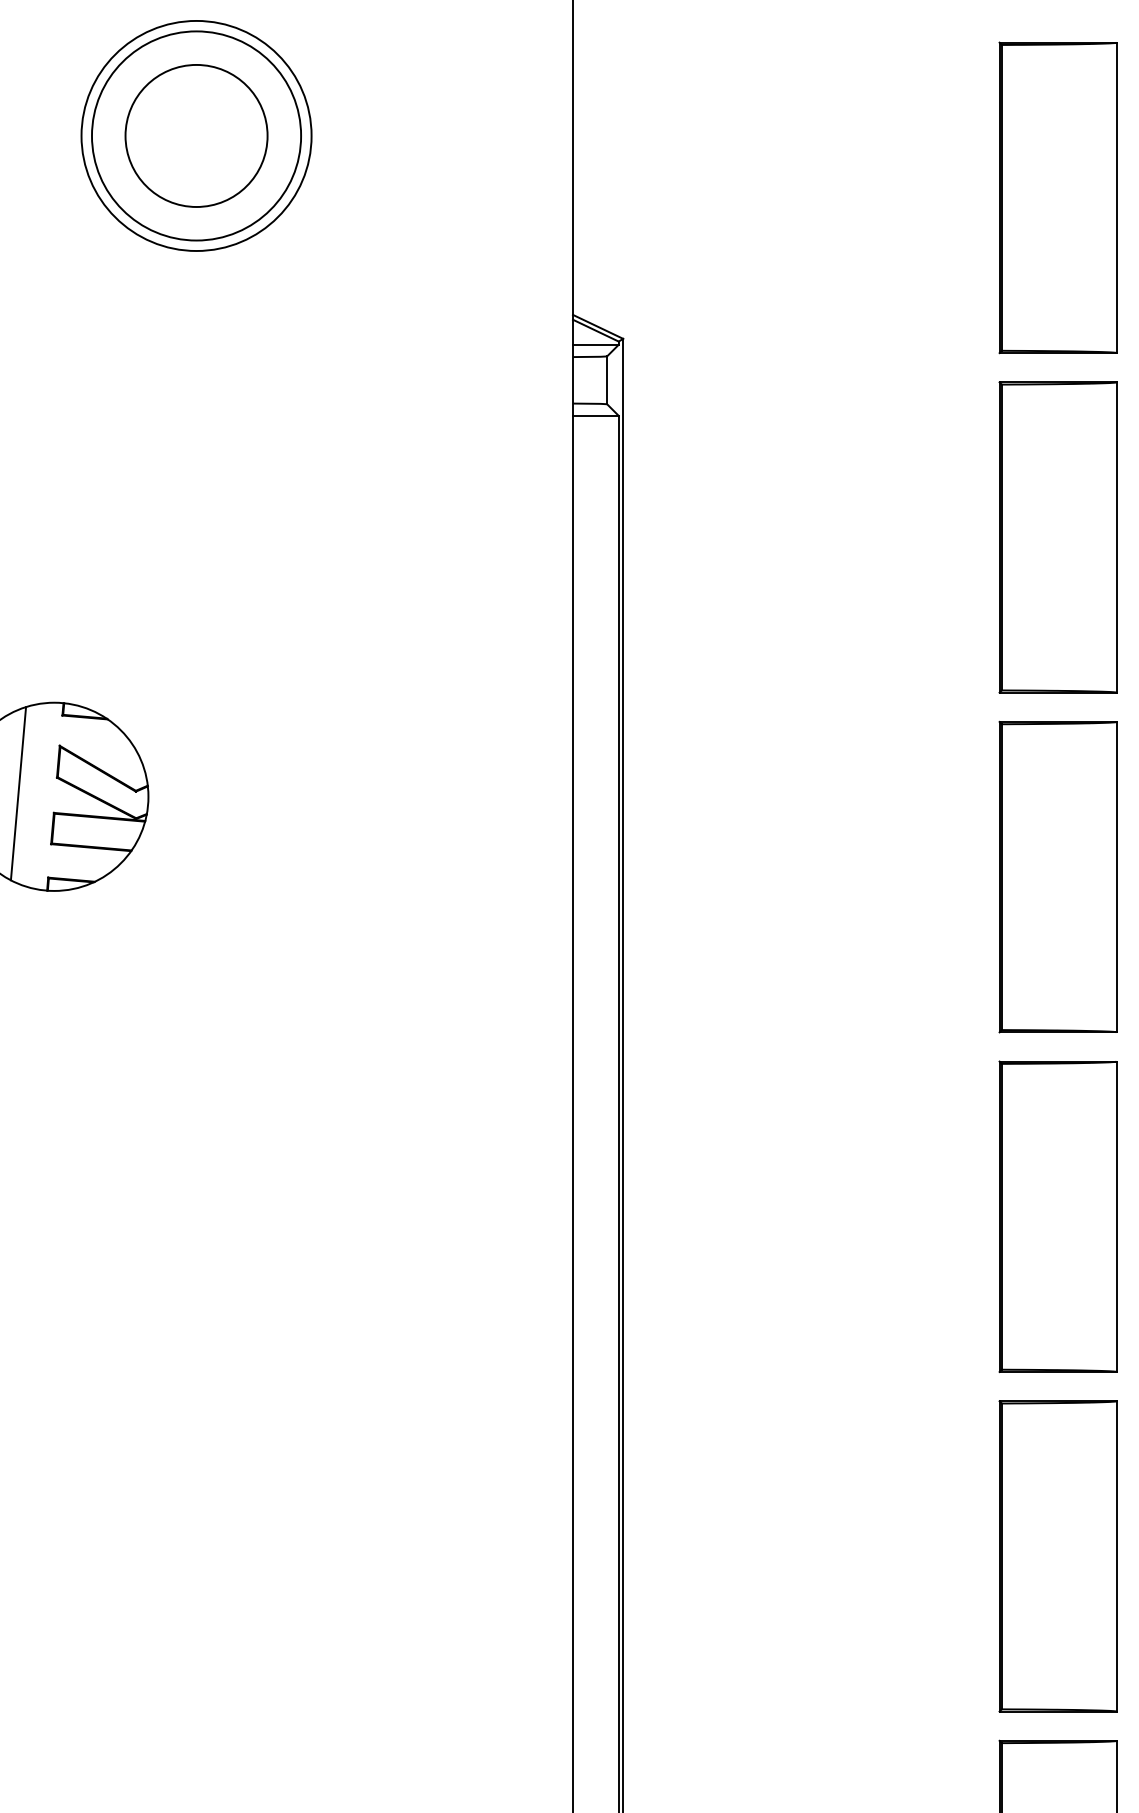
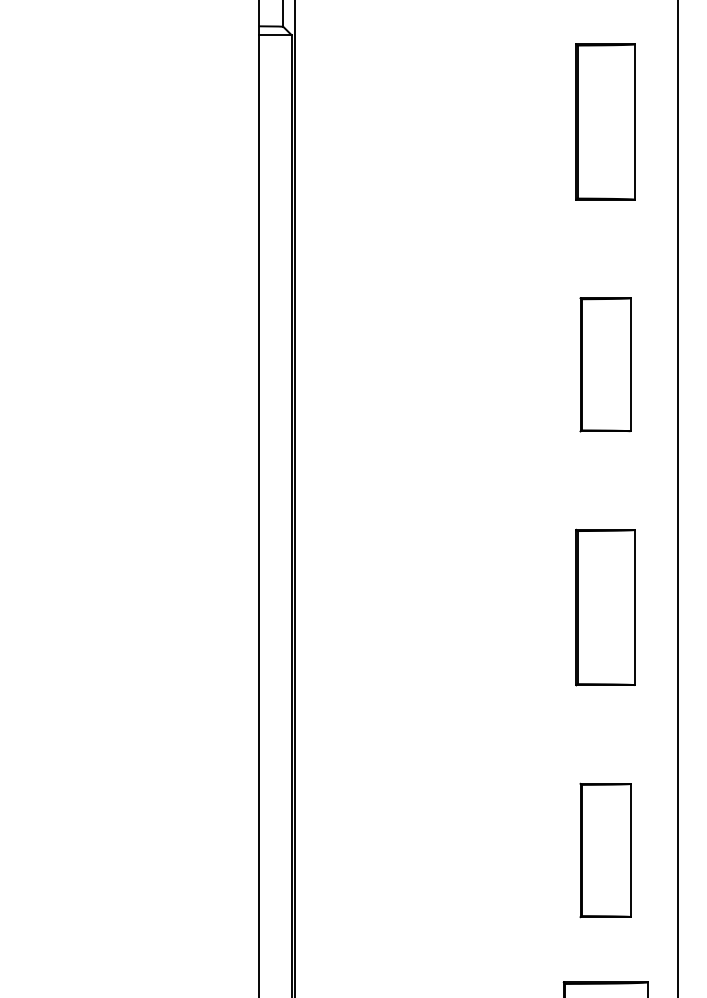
part: (1057, 537) -> (605, 122), size x0.7
part: (1057, 876) -> (605, 364), size x0.6
part: (1057, 1216) -> (605, 607), size x0.7
part: (1057, 1556) -> (605, 850), size x0.6

